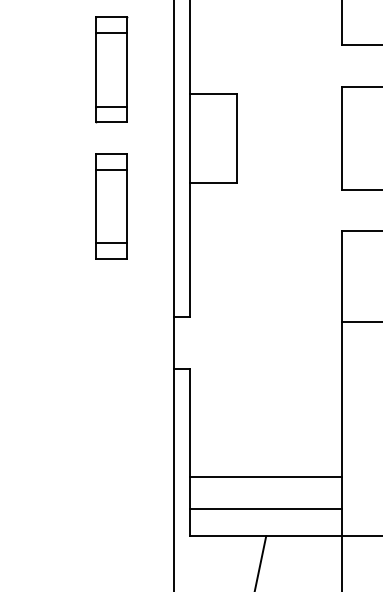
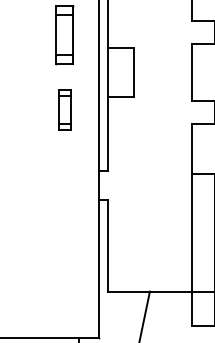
part: (110, 205) -> (64, 109), size x0.7
line: (265, 477) -> (149, 259), removed
line: (265, 508) -> (149, 276), removed

